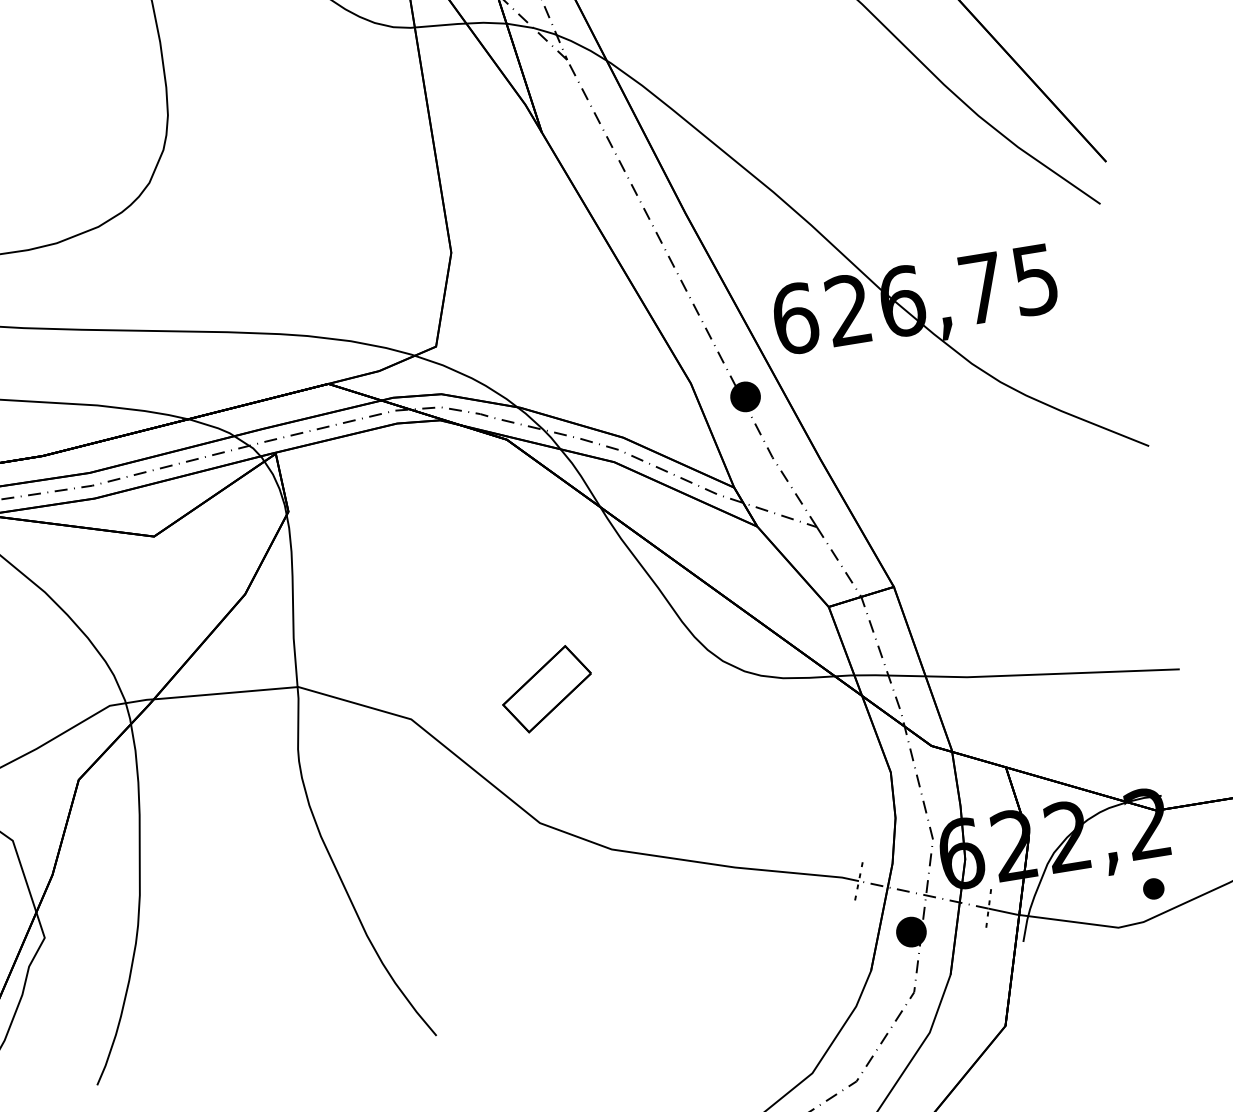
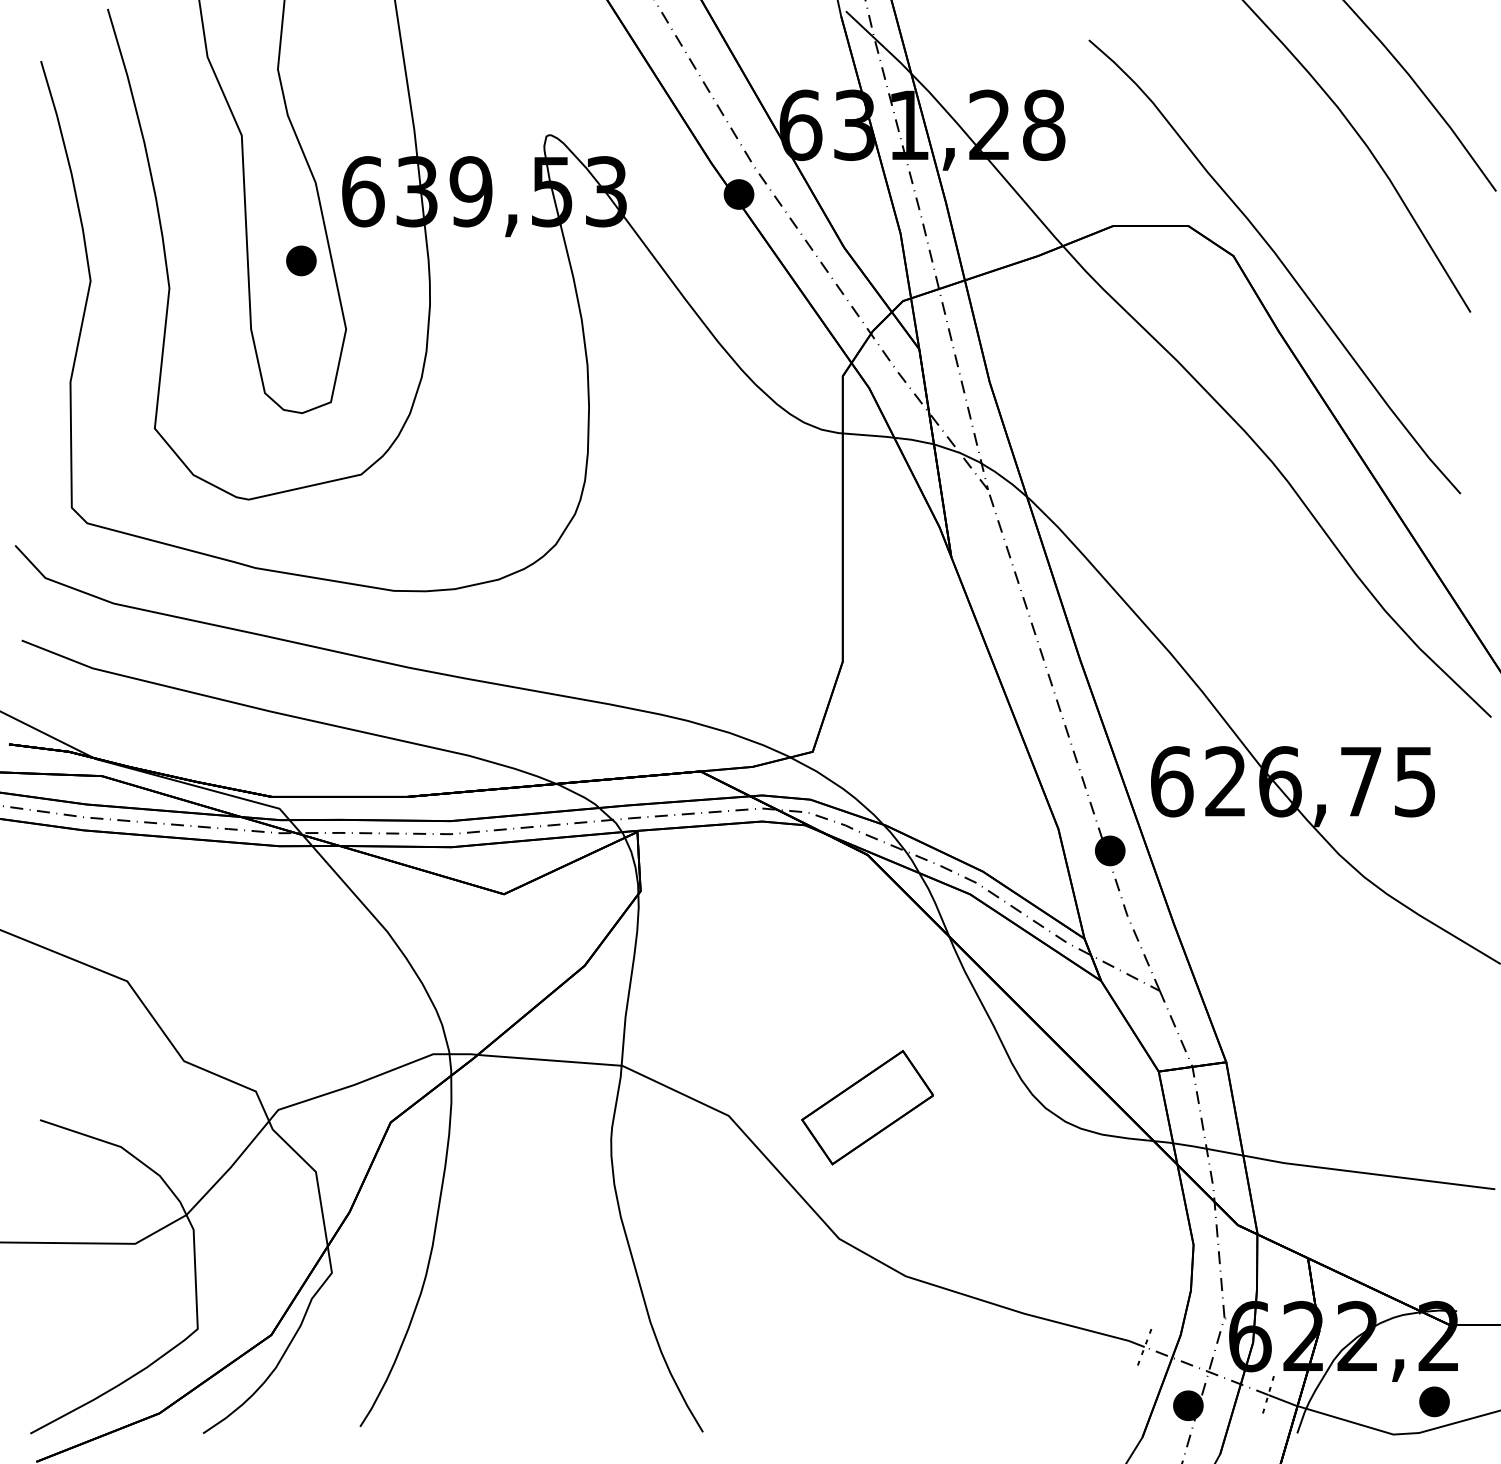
part: (546, 688) -> (867, 1107), size x1.43
part: (1153, 888) -> (1434, 1401), size x1.43

